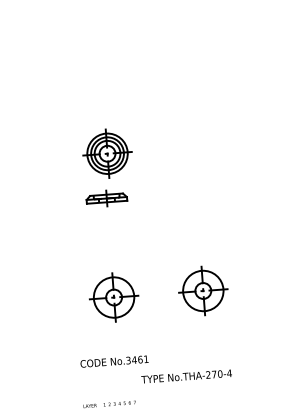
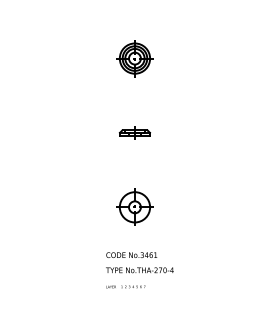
part: (106, 153) -> (134, 58), moved
part: (202, 289) -> (201, 206), removed
text: (186, 376) -> (139, 270), moved

